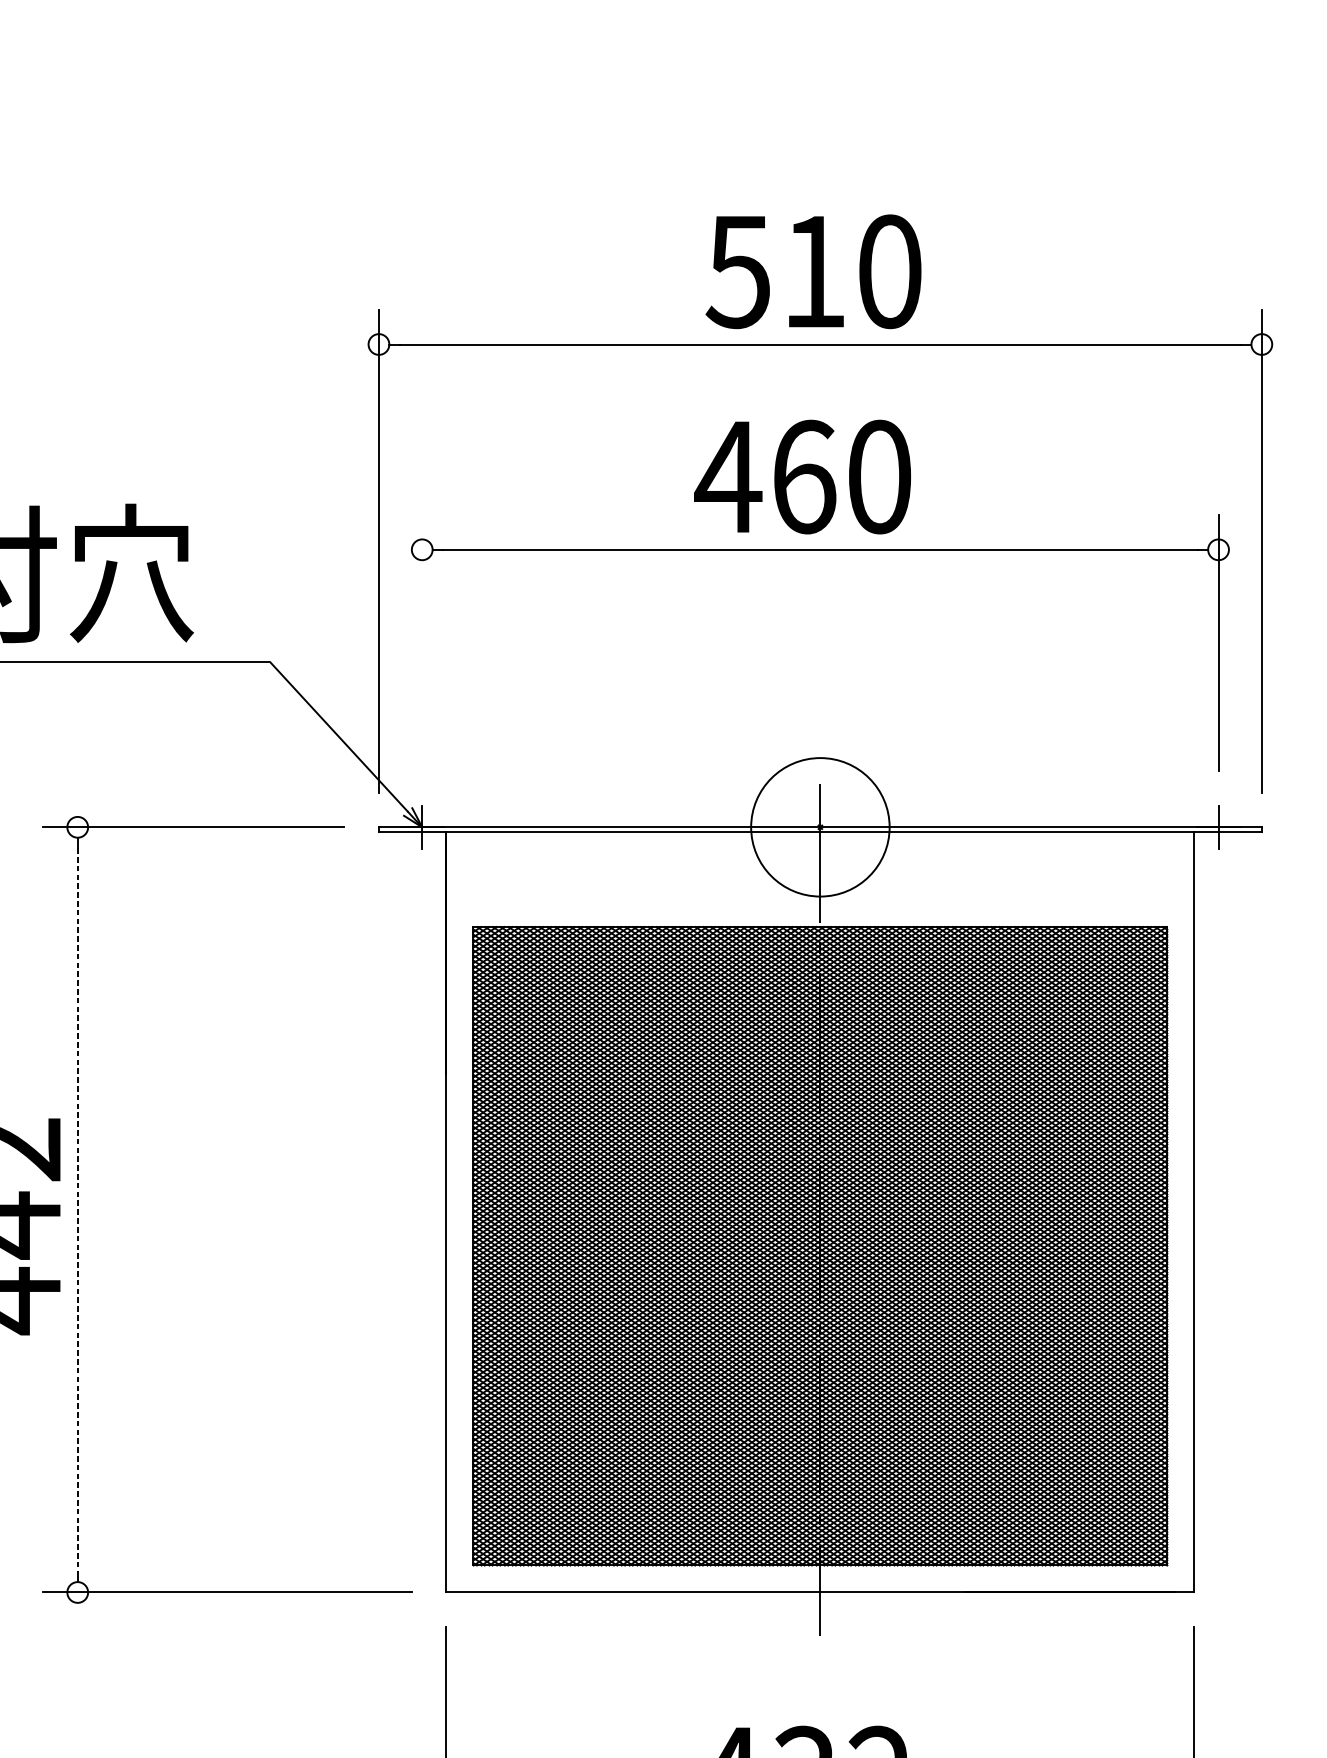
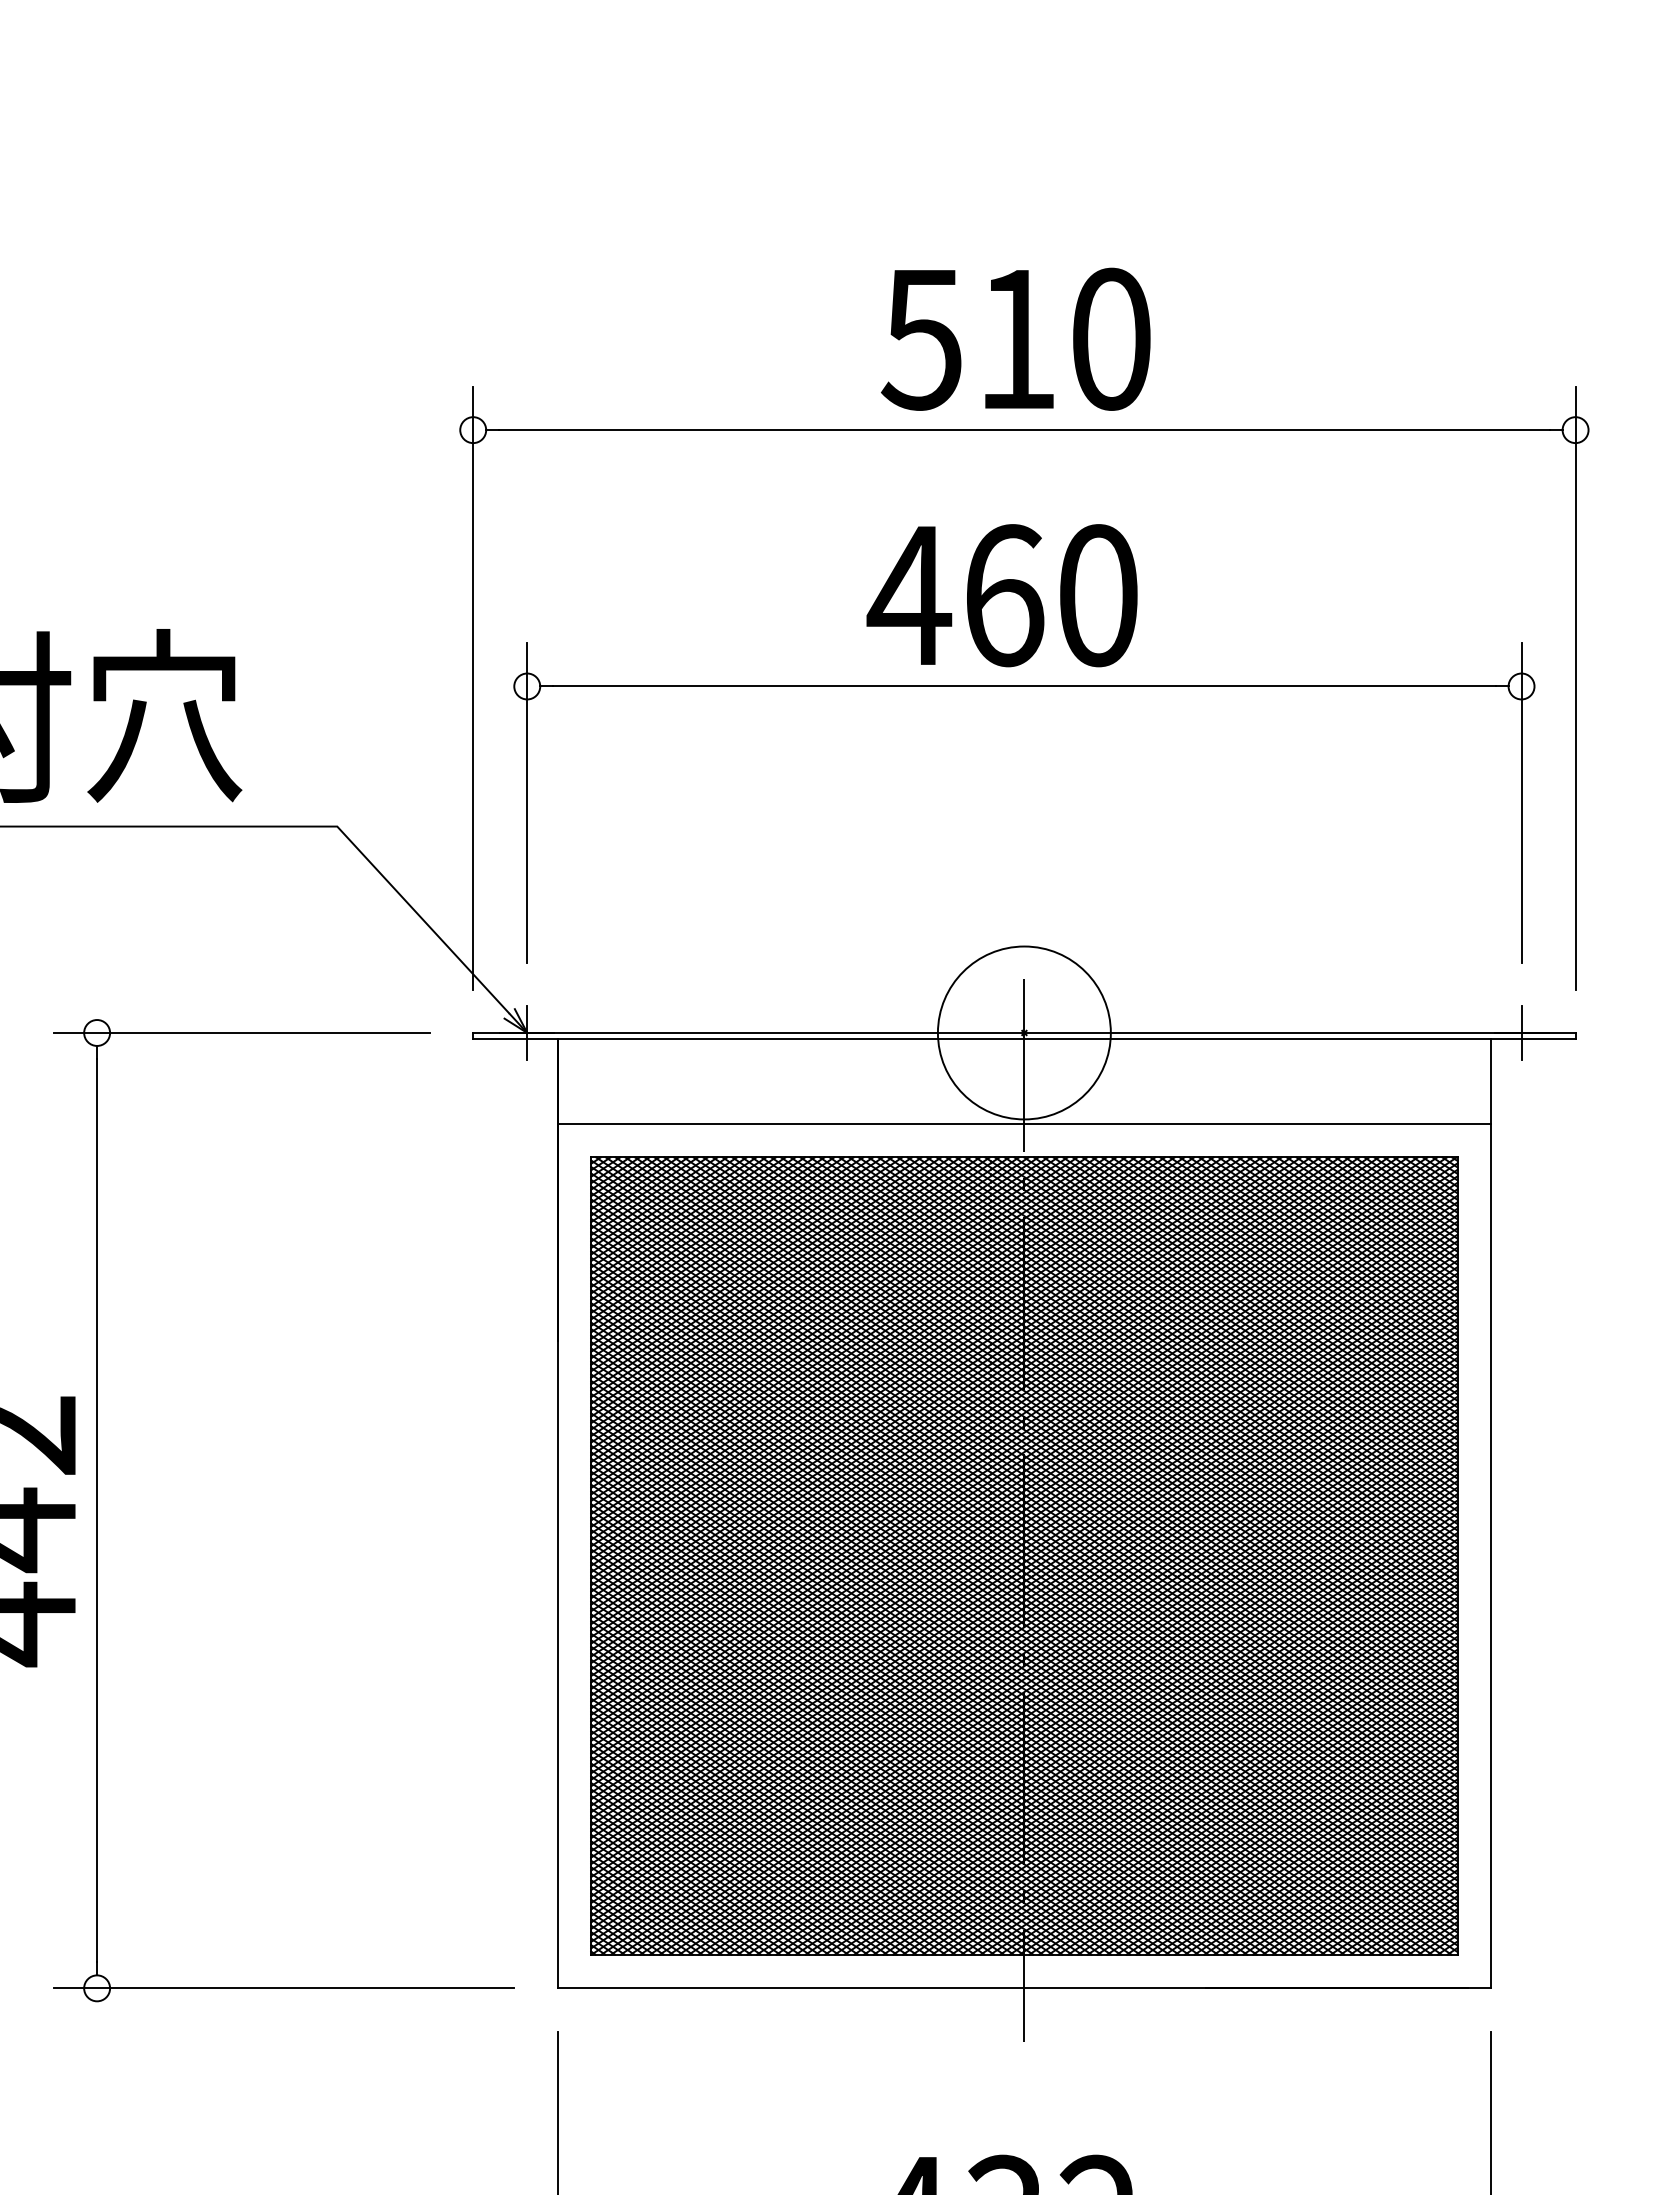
line: (422, 642) -> (527, 802), added
line: (820, 899) -> (1024, 1123), added
line: (78, 1209) -> (97, 1510), dashed -> solid

